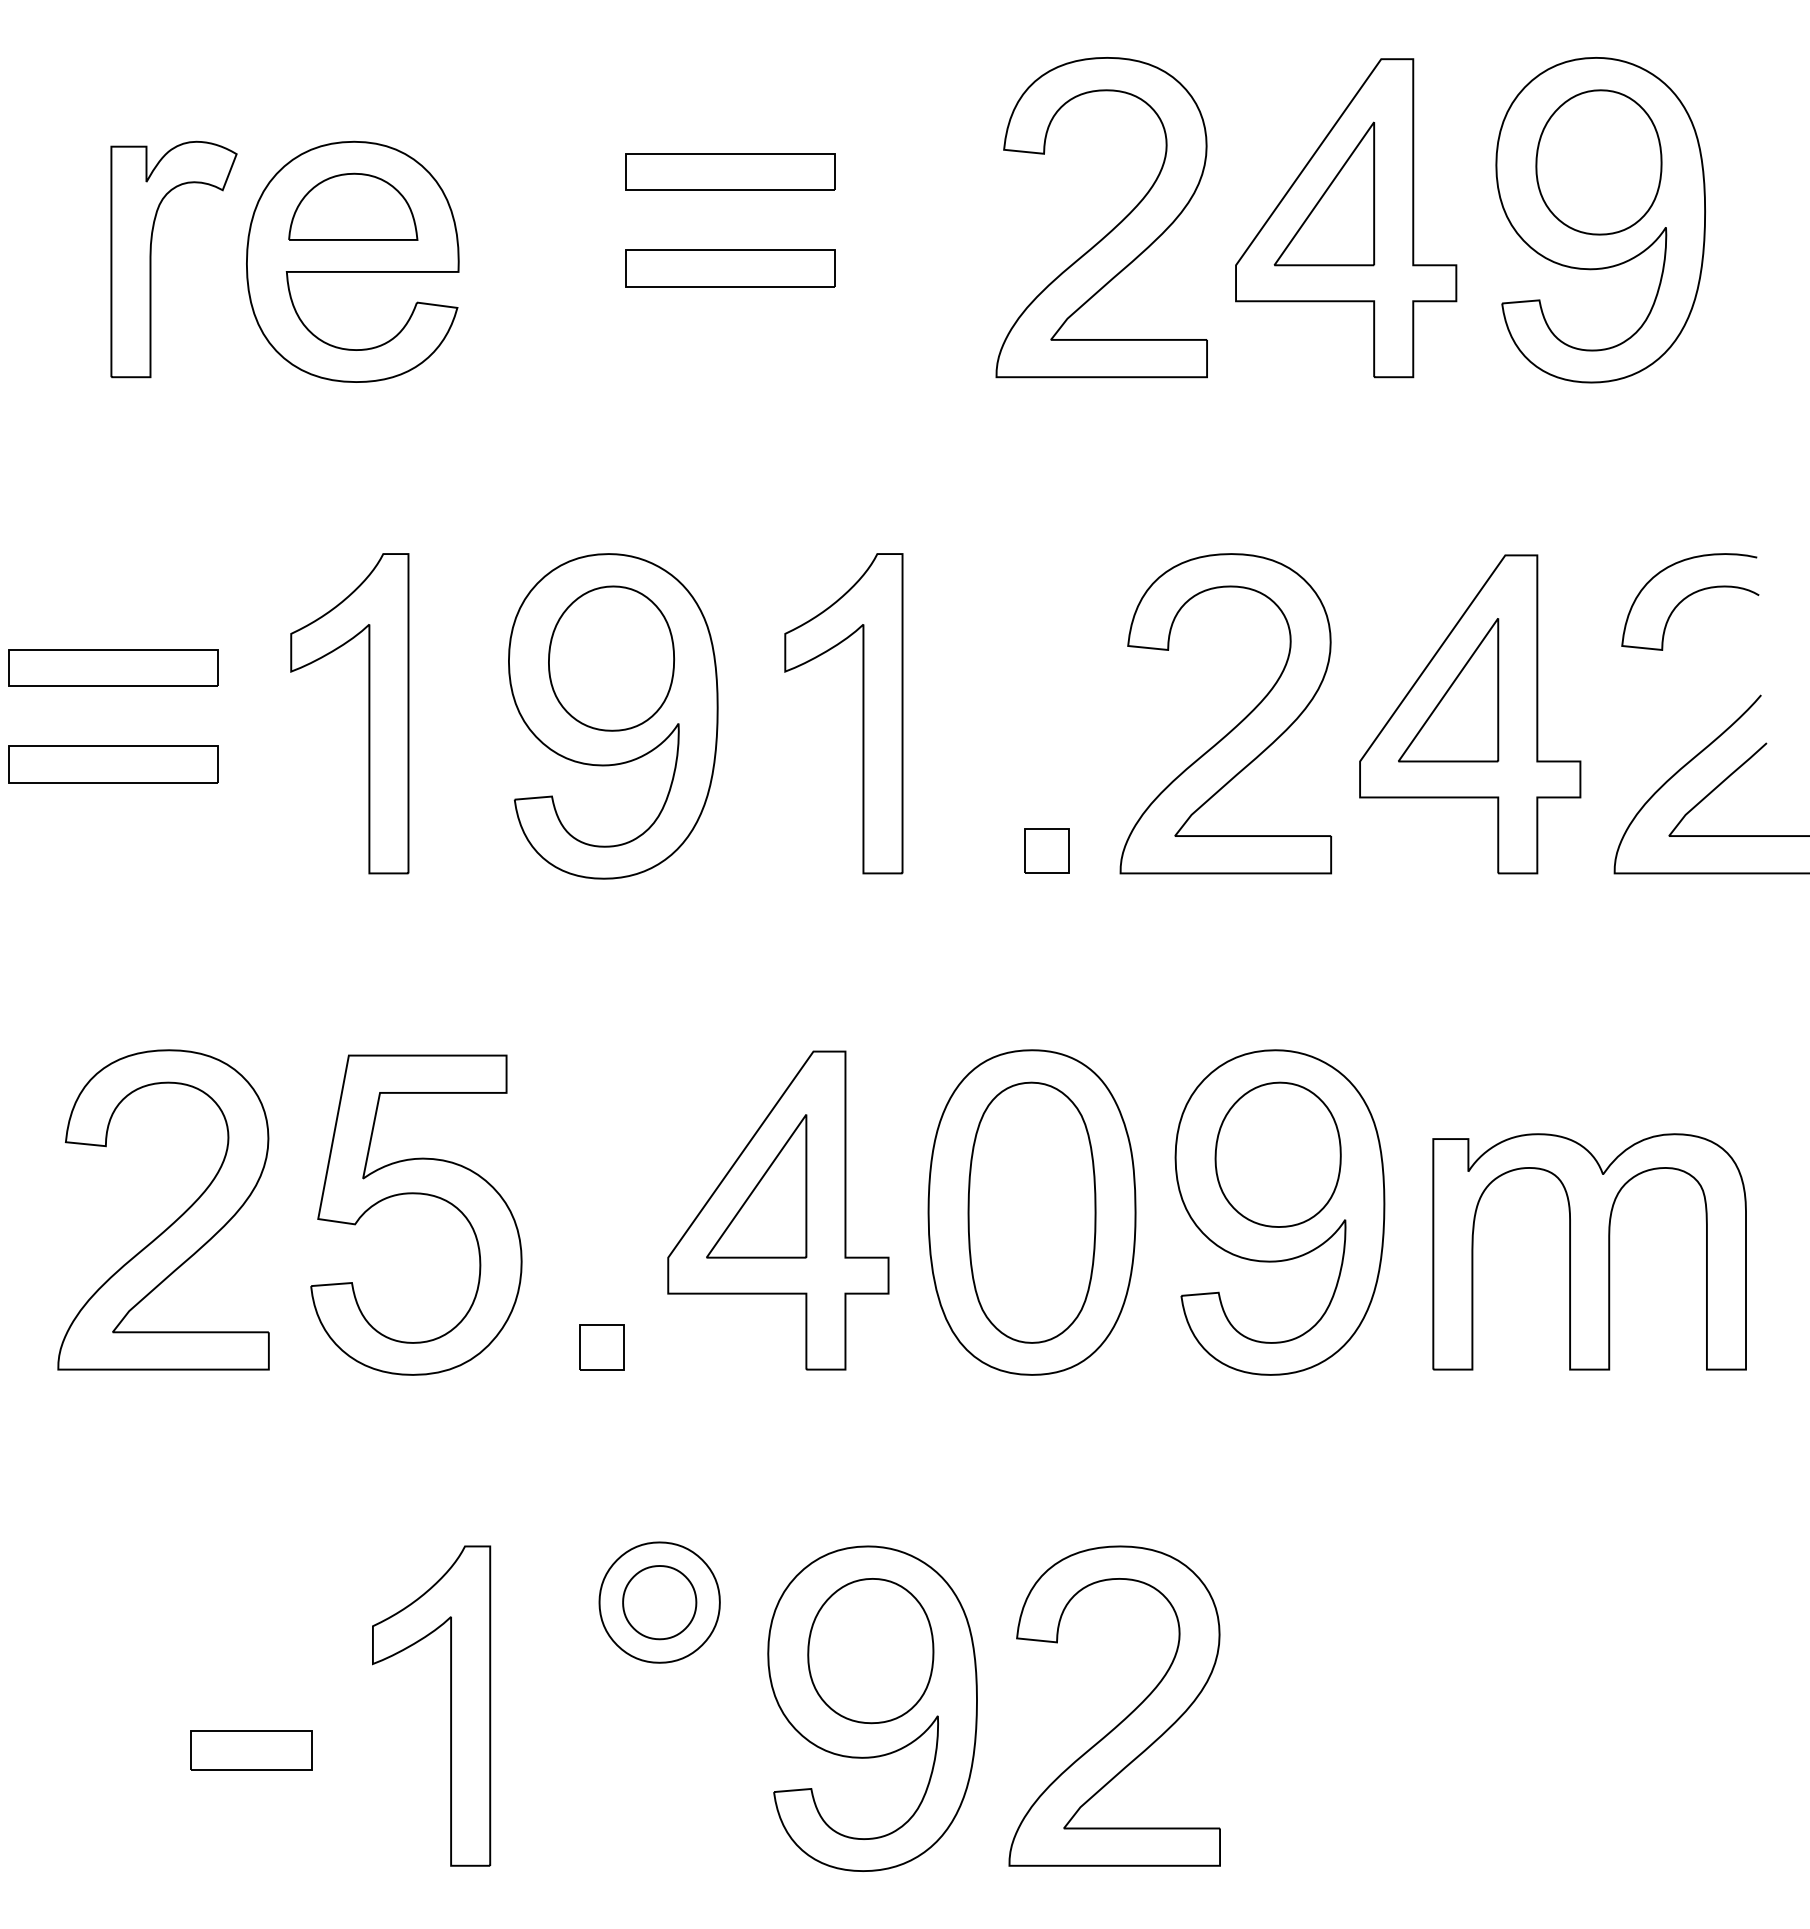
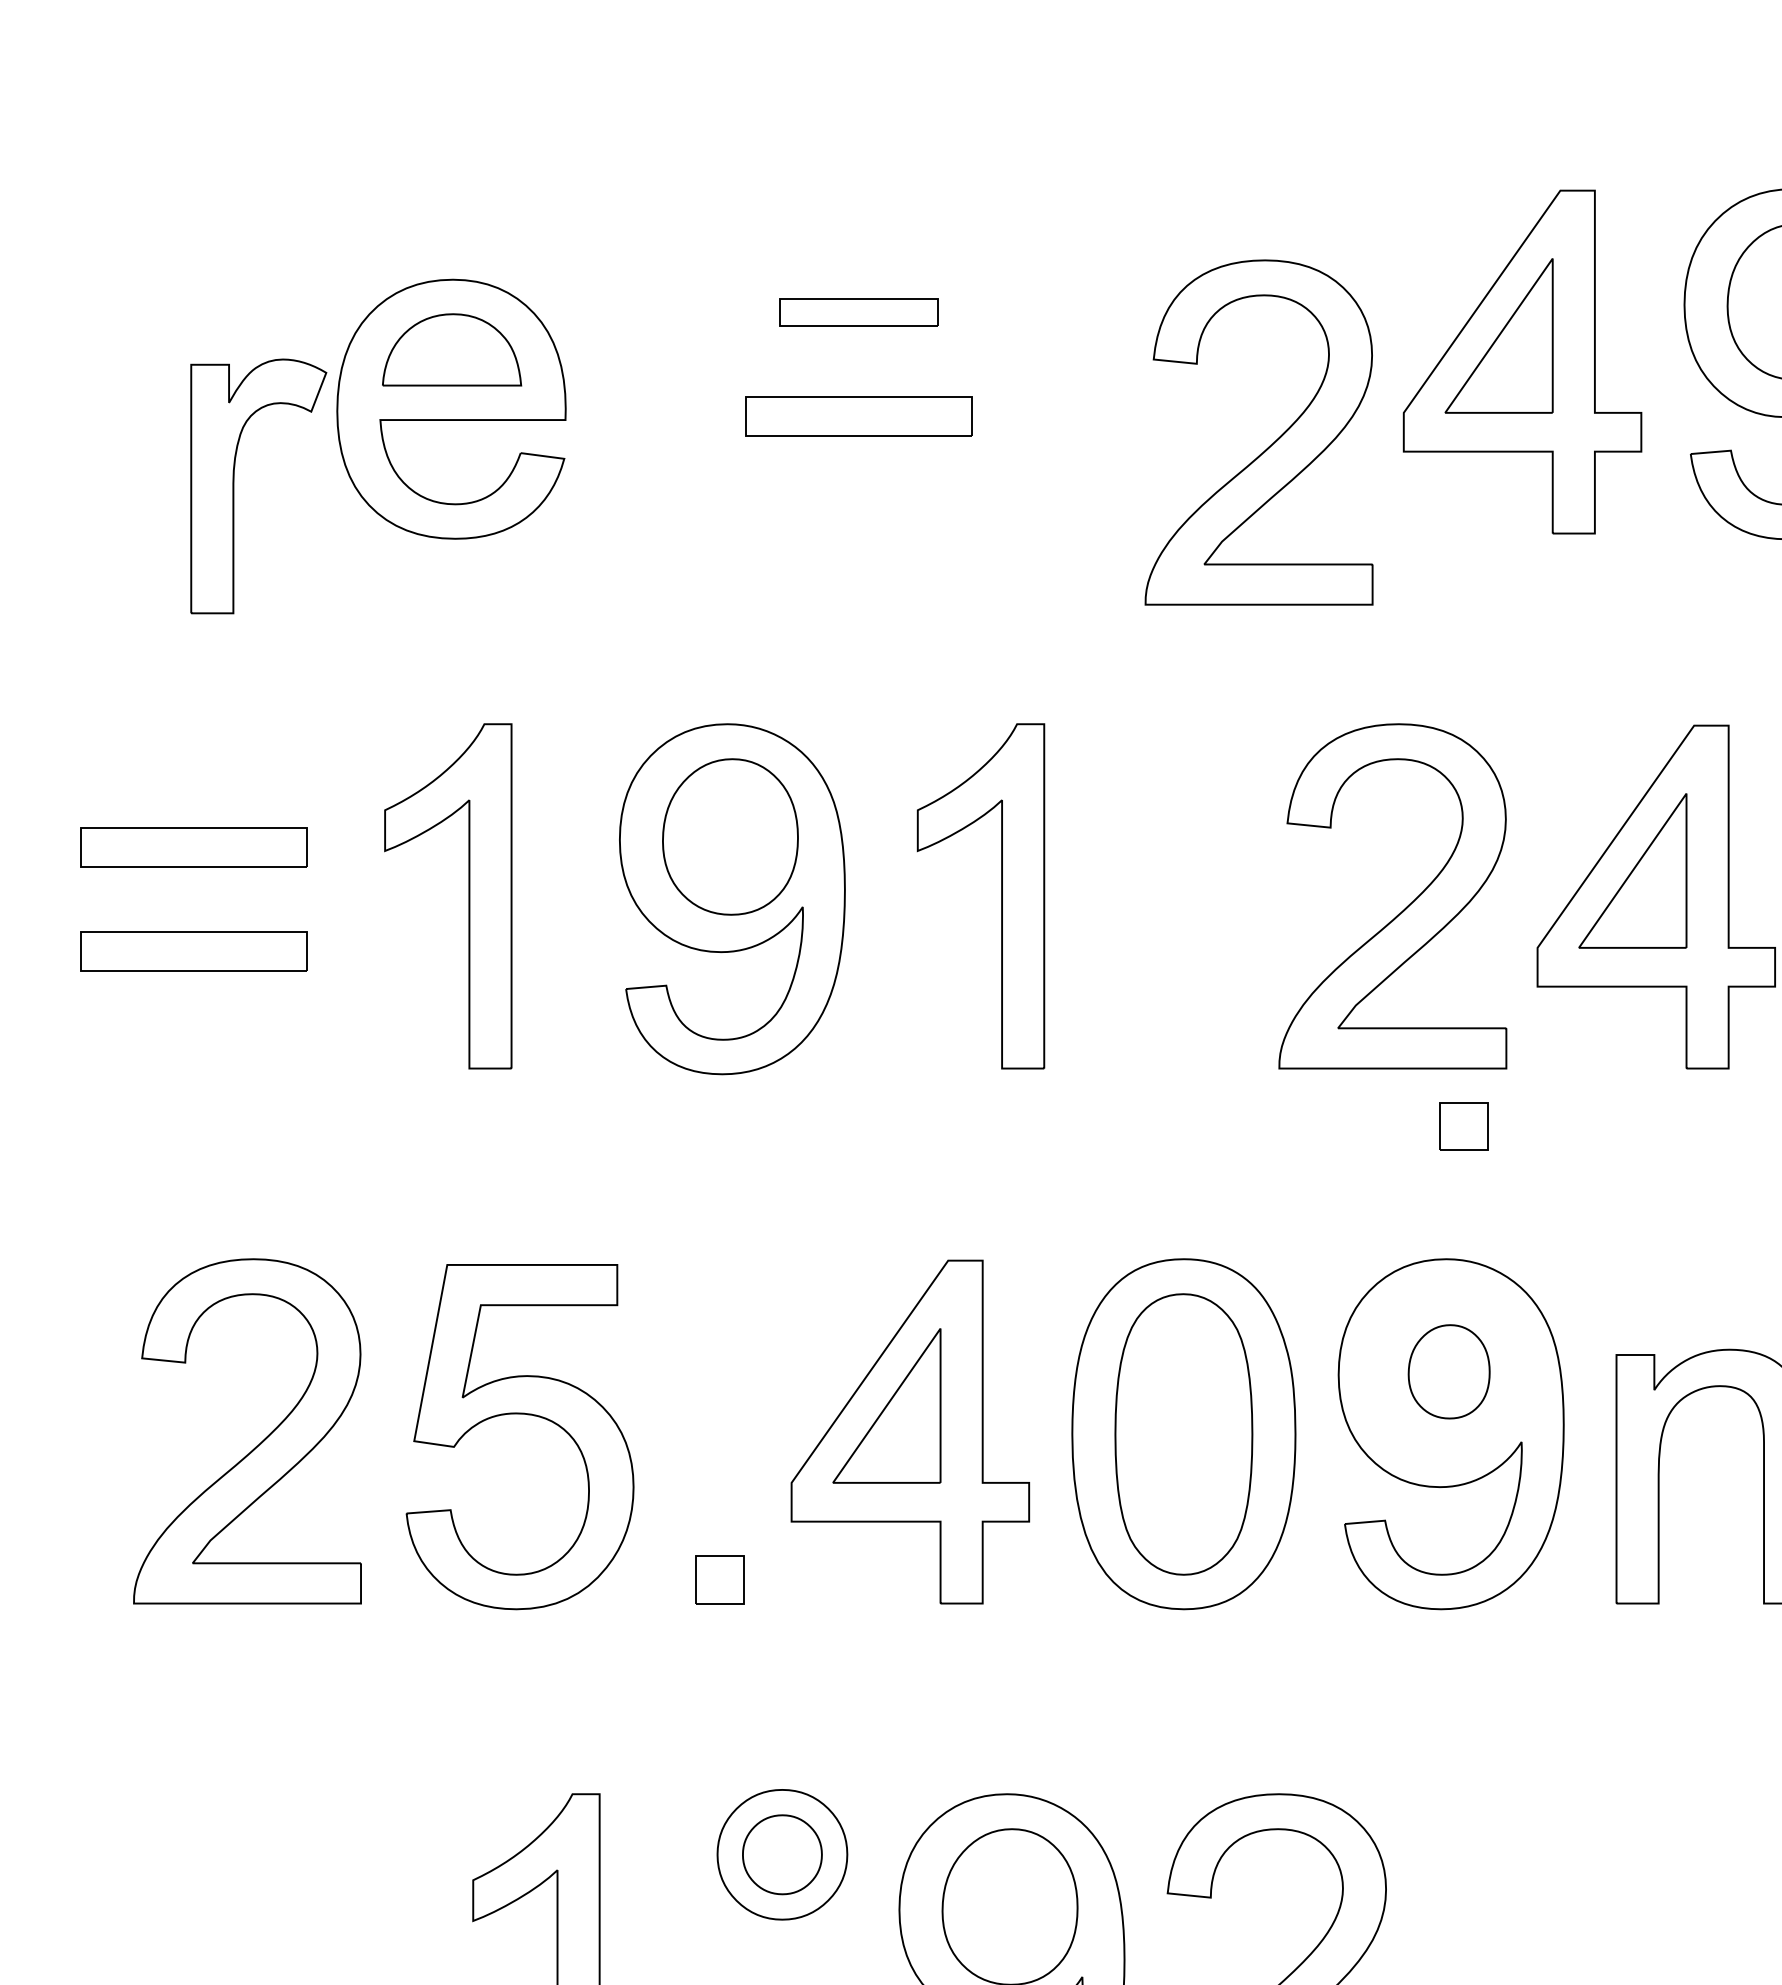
part: (730, 171) -> (858, 311), size x0.7
part: (1112, 228) -> (1270, 444), moved
part: (151, 259) -> (234, 486), moved
part: (1046, 850) -> (1463, 1125), moved
part: (1277, 1154) -> (1448, 1371), size x0.6

